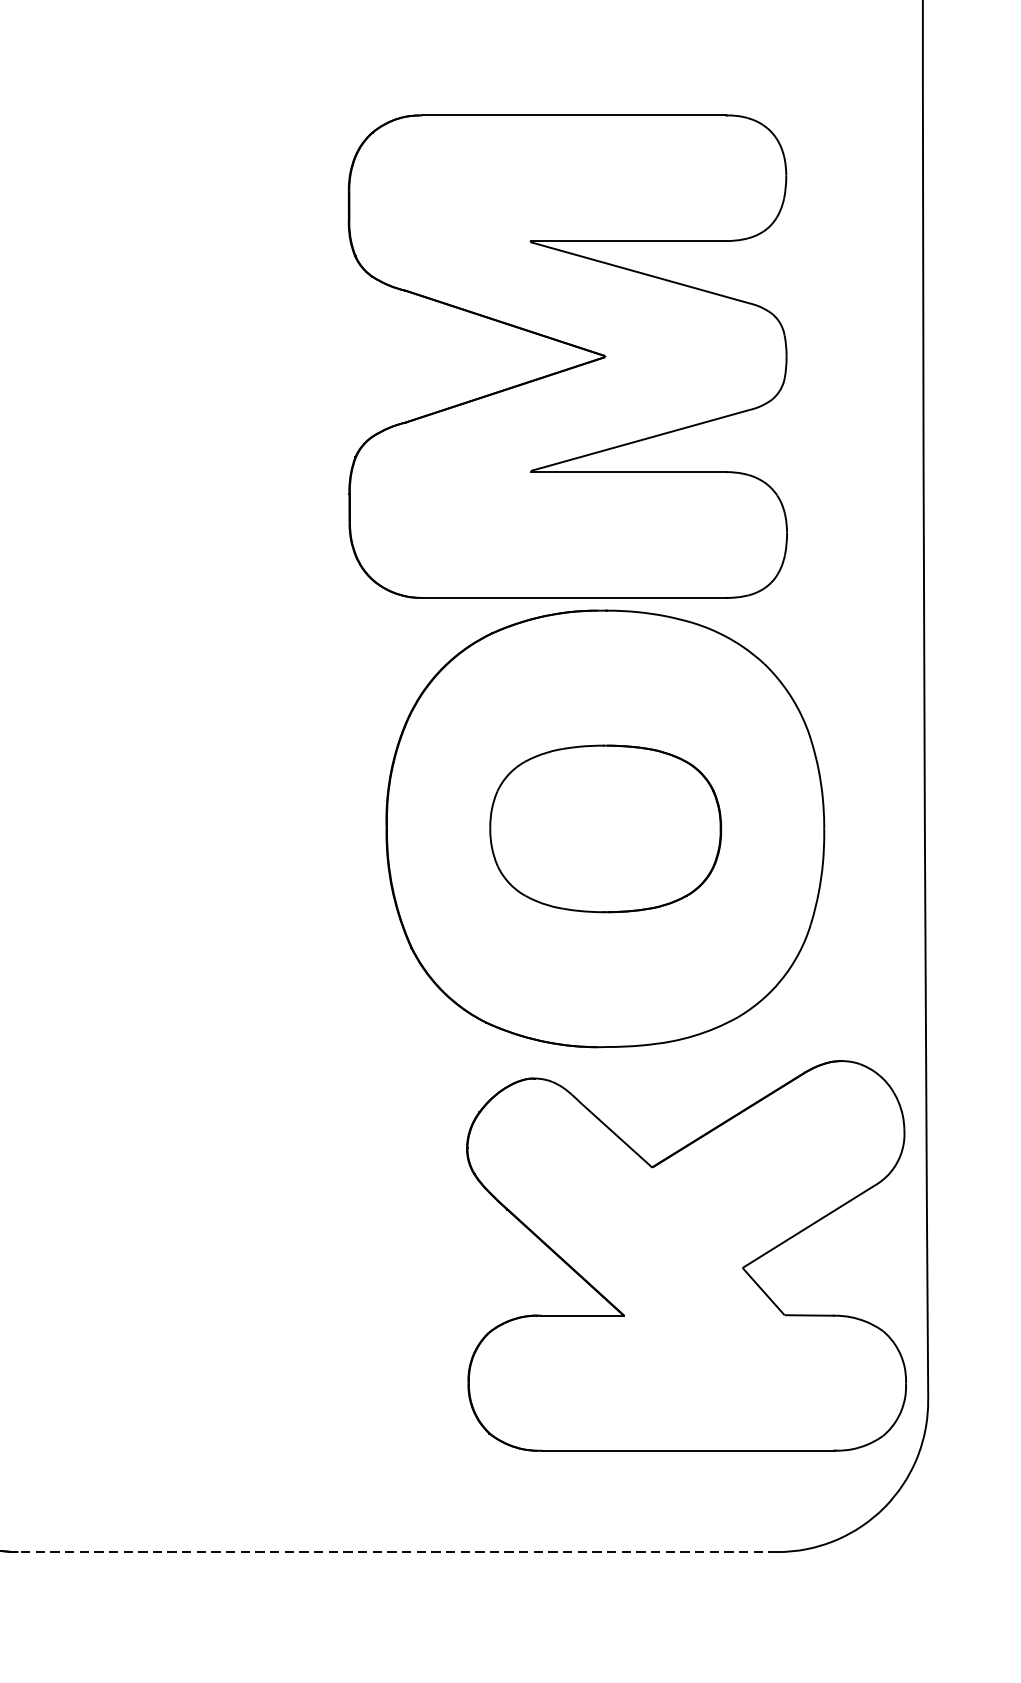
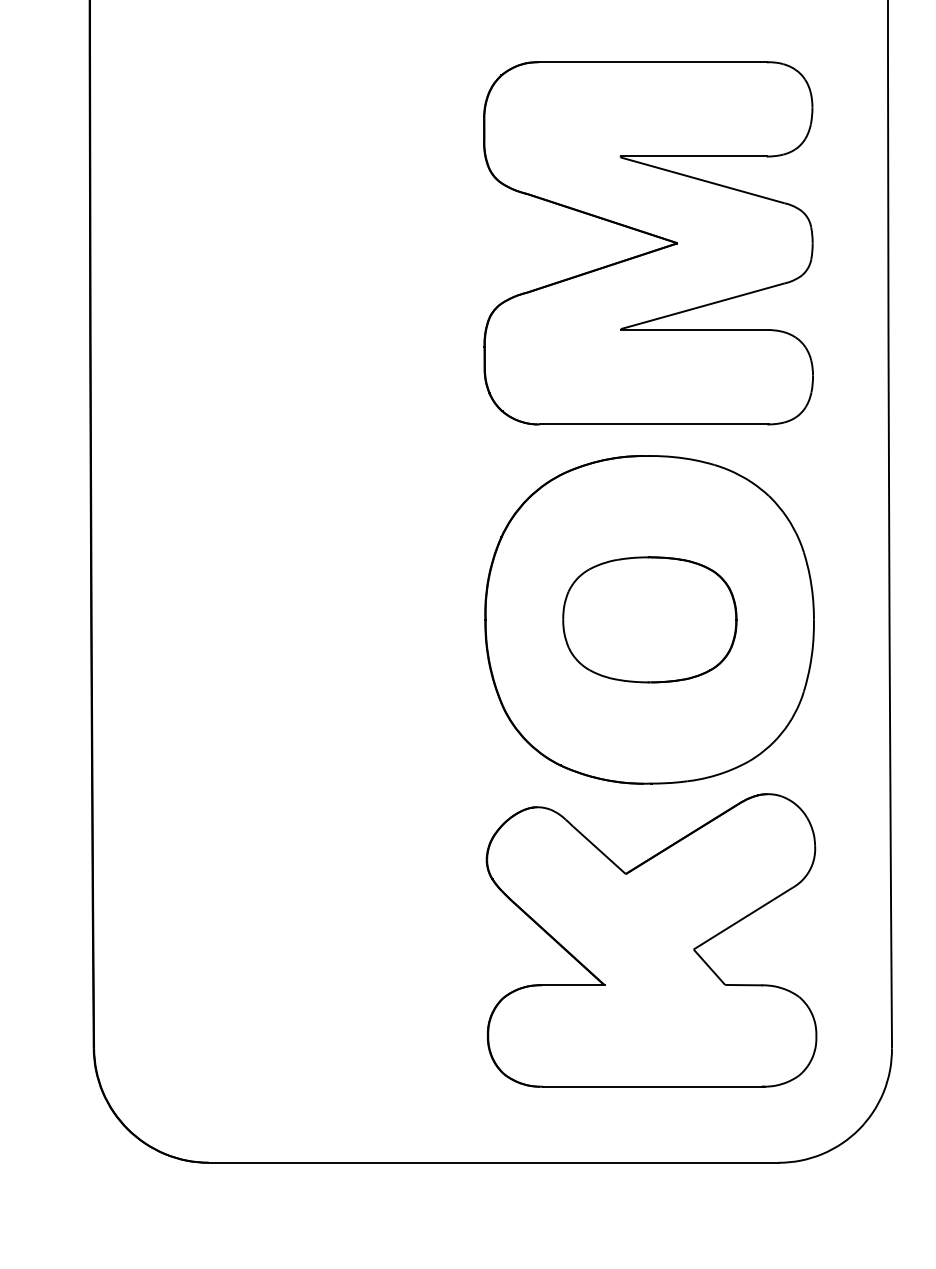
part: (571, 366) -> (651, 250), moved
part: (686, 1255) -> (651, 940), moved
line: (397, 1551) -> (493, 1162), dashed -> solid

